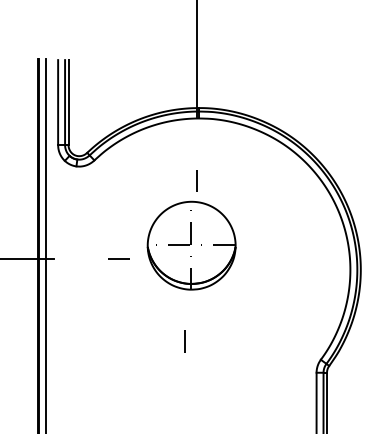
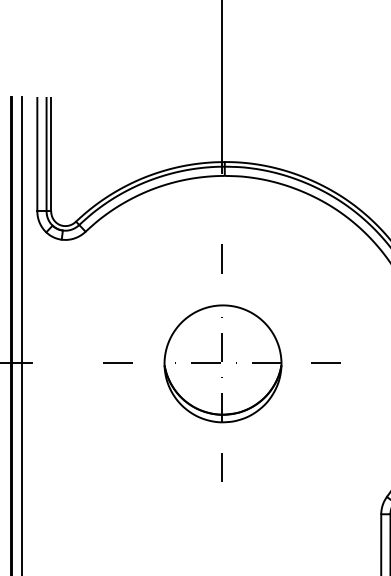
part: (191, 245) -> (222, 363), moved
line: (274, 258) -> (325, 362), added
line: (184, 341) -> (221, 467), moved

